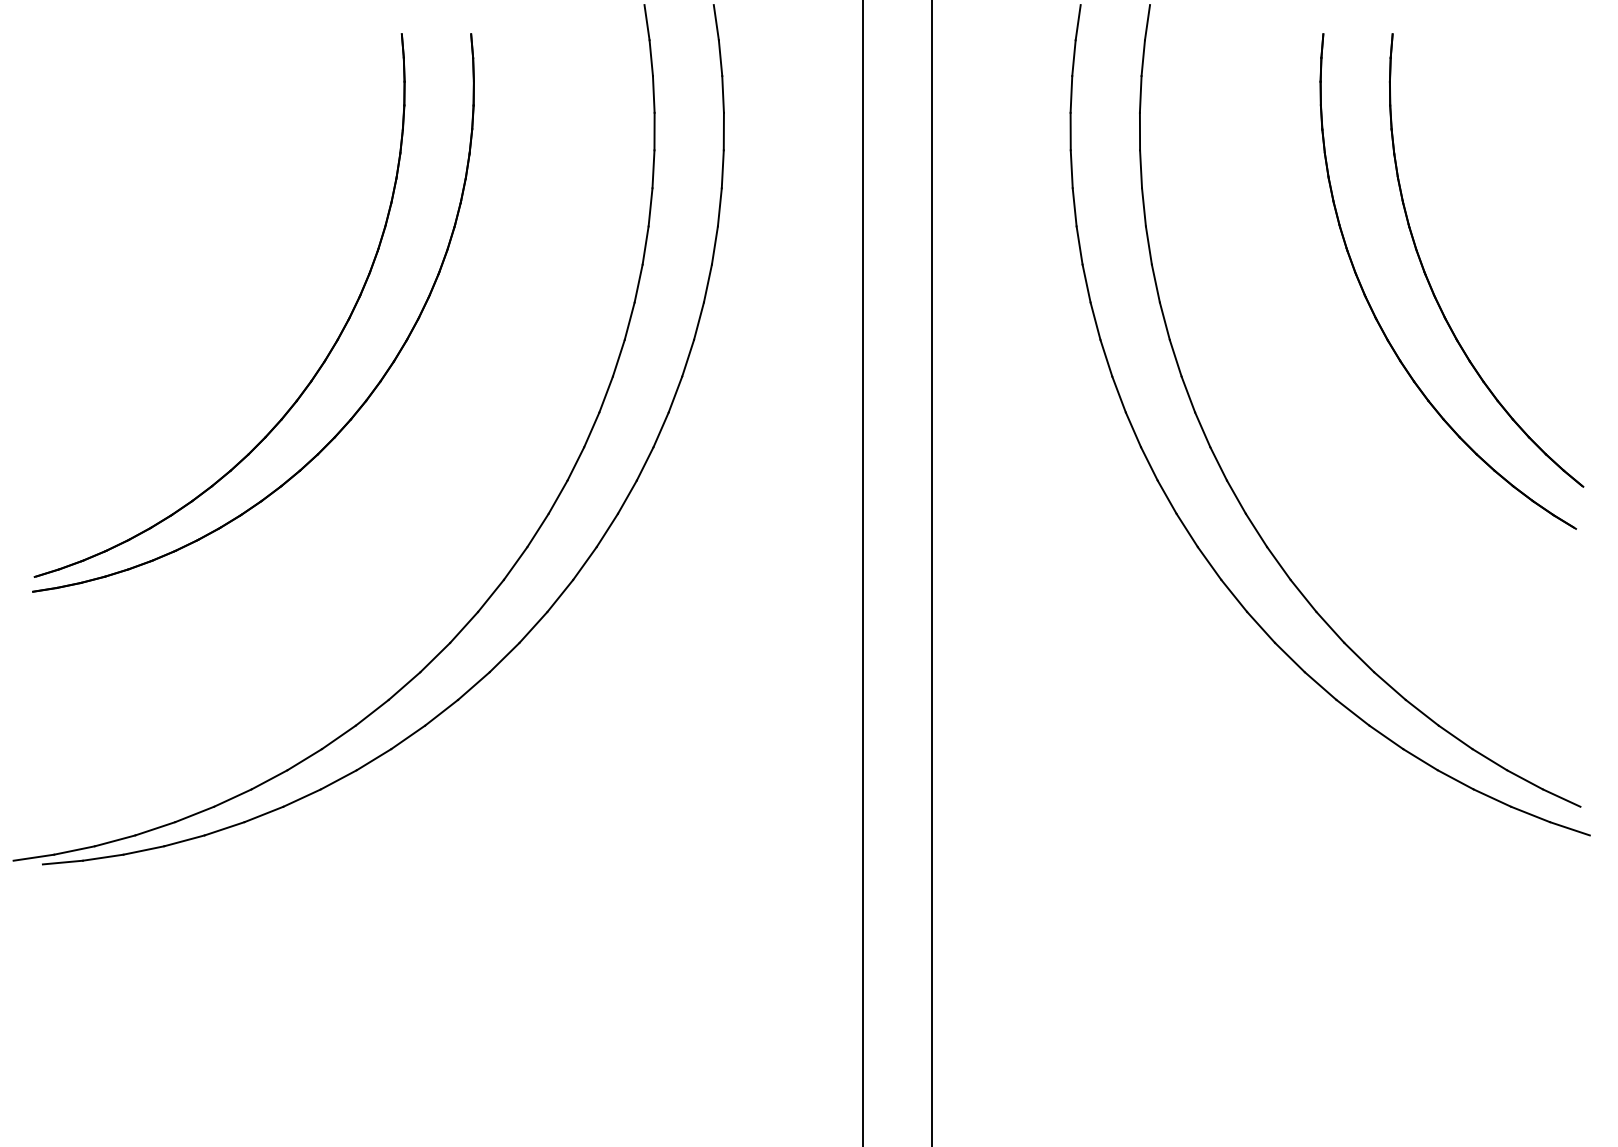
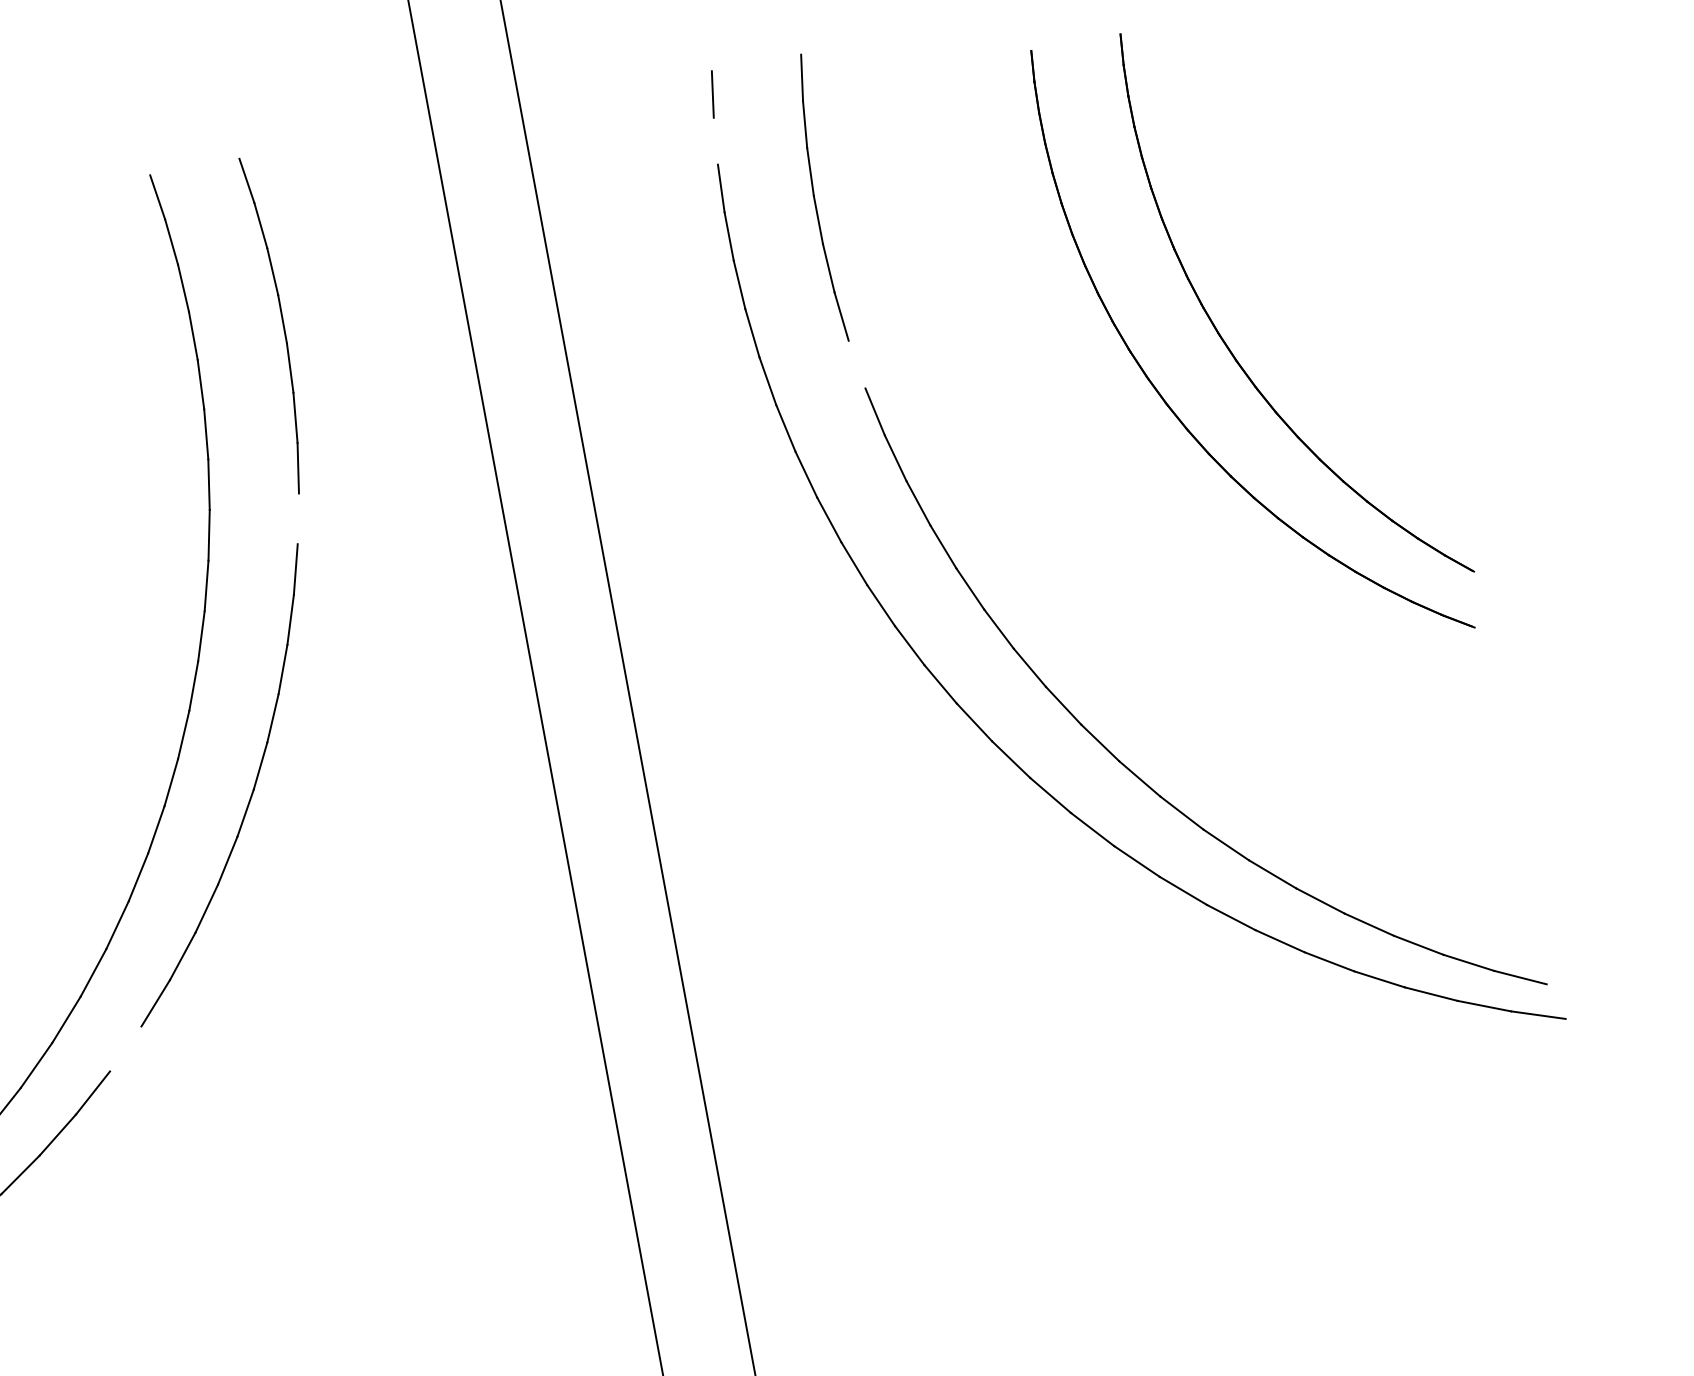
line: (1073, 58) -> (715, 141), removed
line: (1148, 245) -> (856, 364), removed
line: (707, 283) -> (297, 518), removed
line: (504, 657) -> (125, 1048), removed

